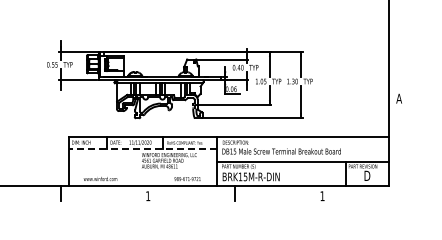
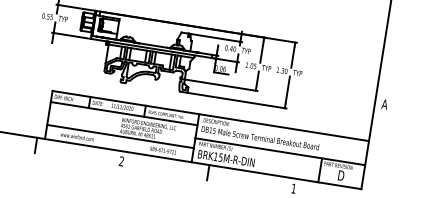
line: (142, 148) -> (123, 113), dashed -> solid
line: (142, 171) -> (119, 136), added
text: (148, 195) -> (122, 160), 1 -> 2

